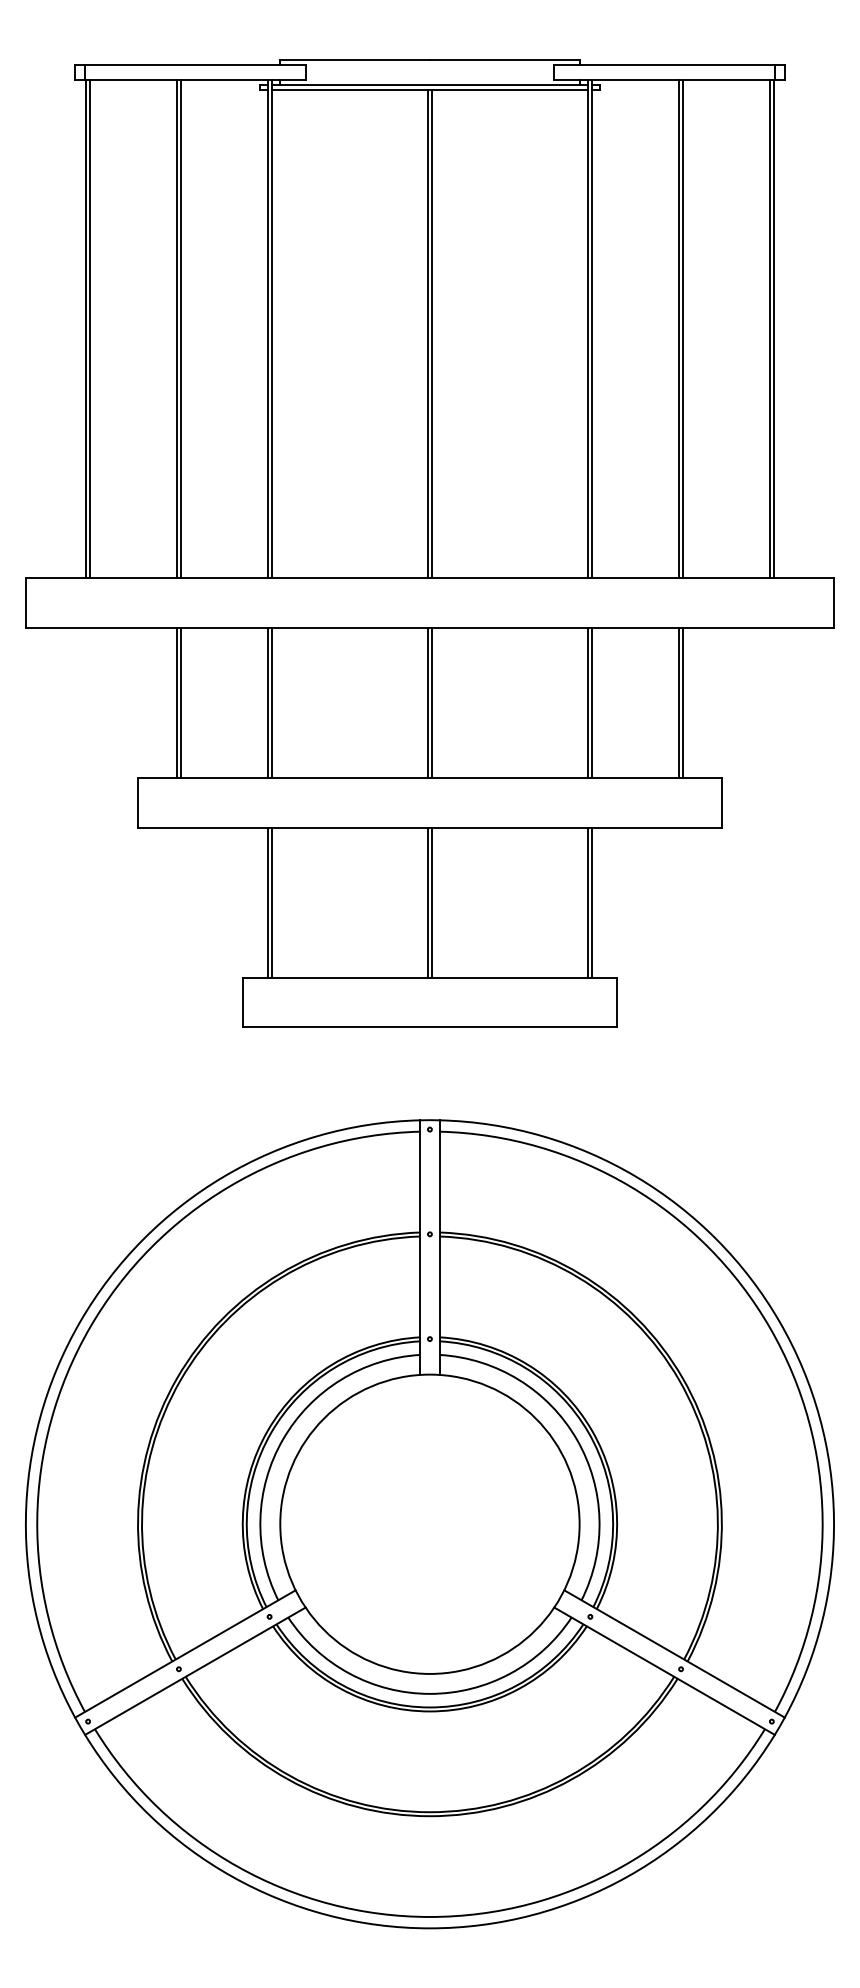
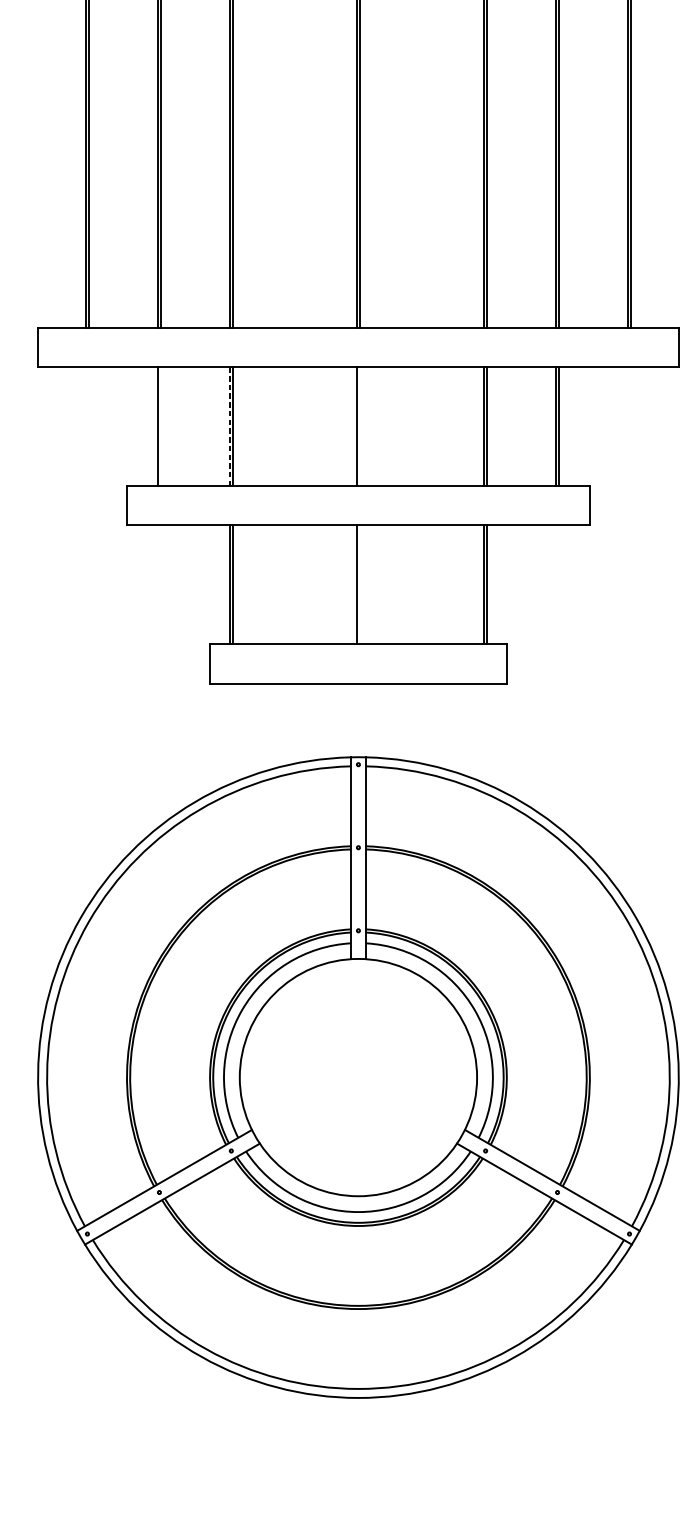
line: (180, 702) -> (160, 426), removed
line: (431, 702) -> (359, 426), removed
line: (267, 703) -> (229, 426), solid -> dashed
line: (431, 902) -> (359, 584), removed

